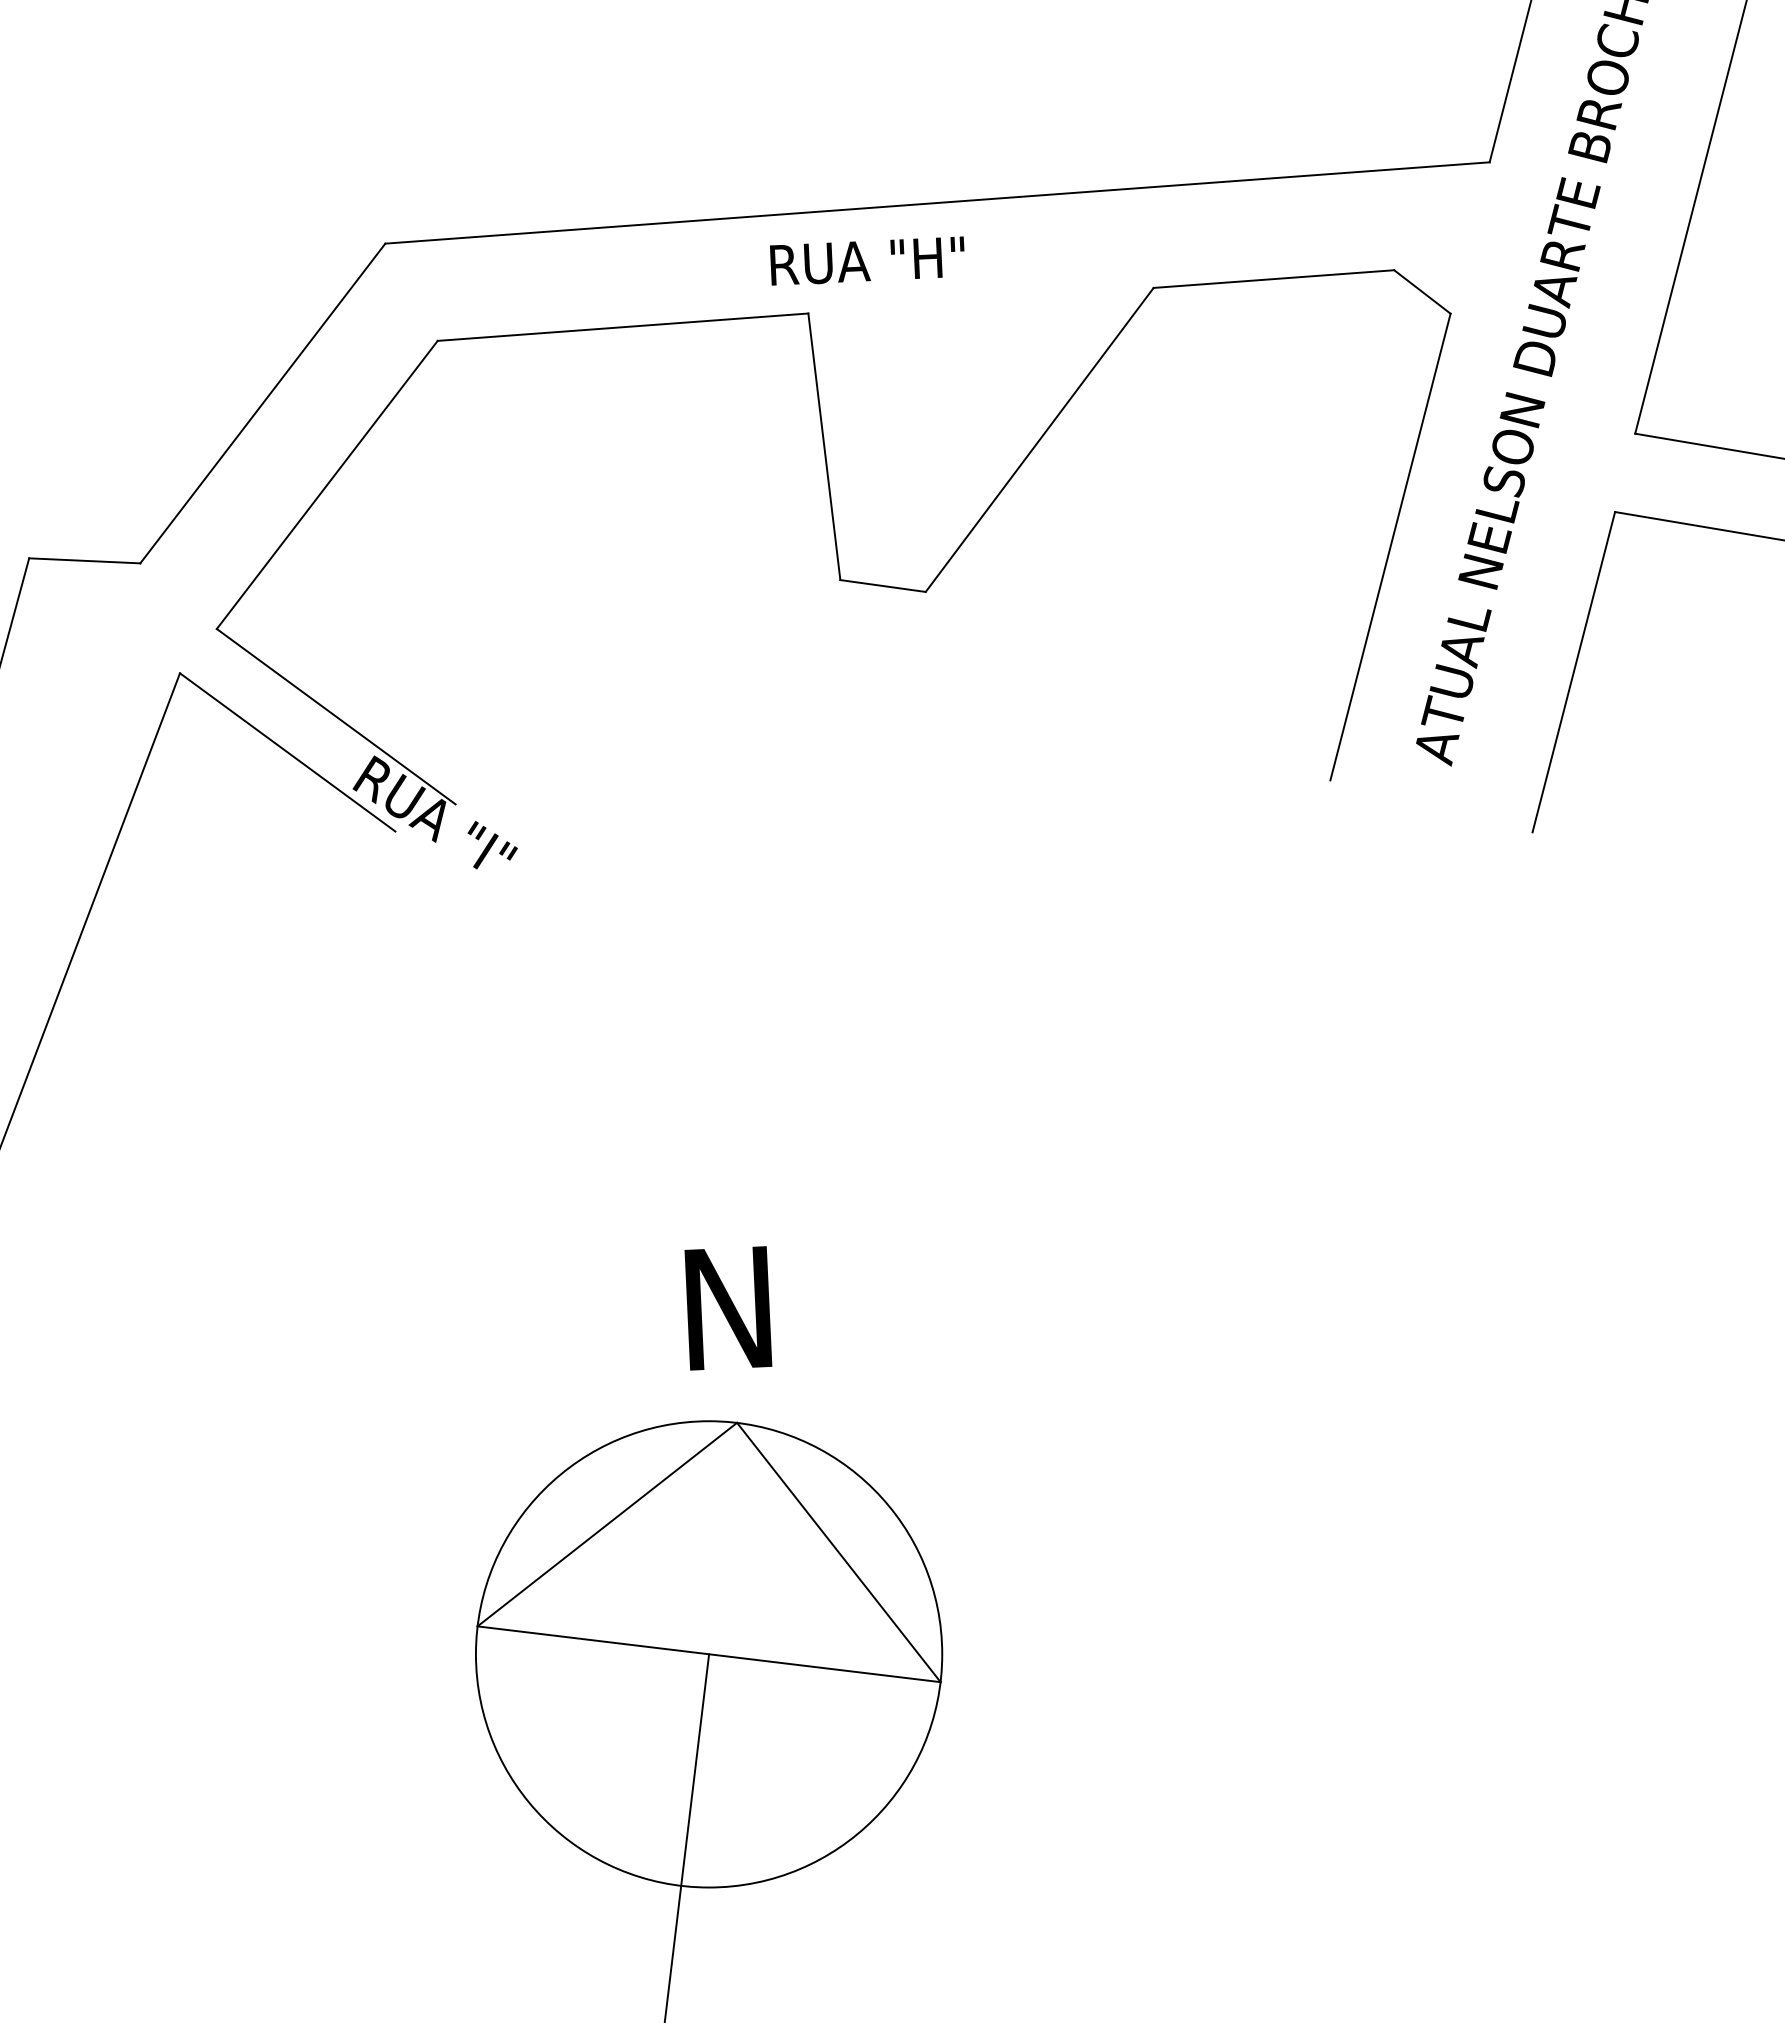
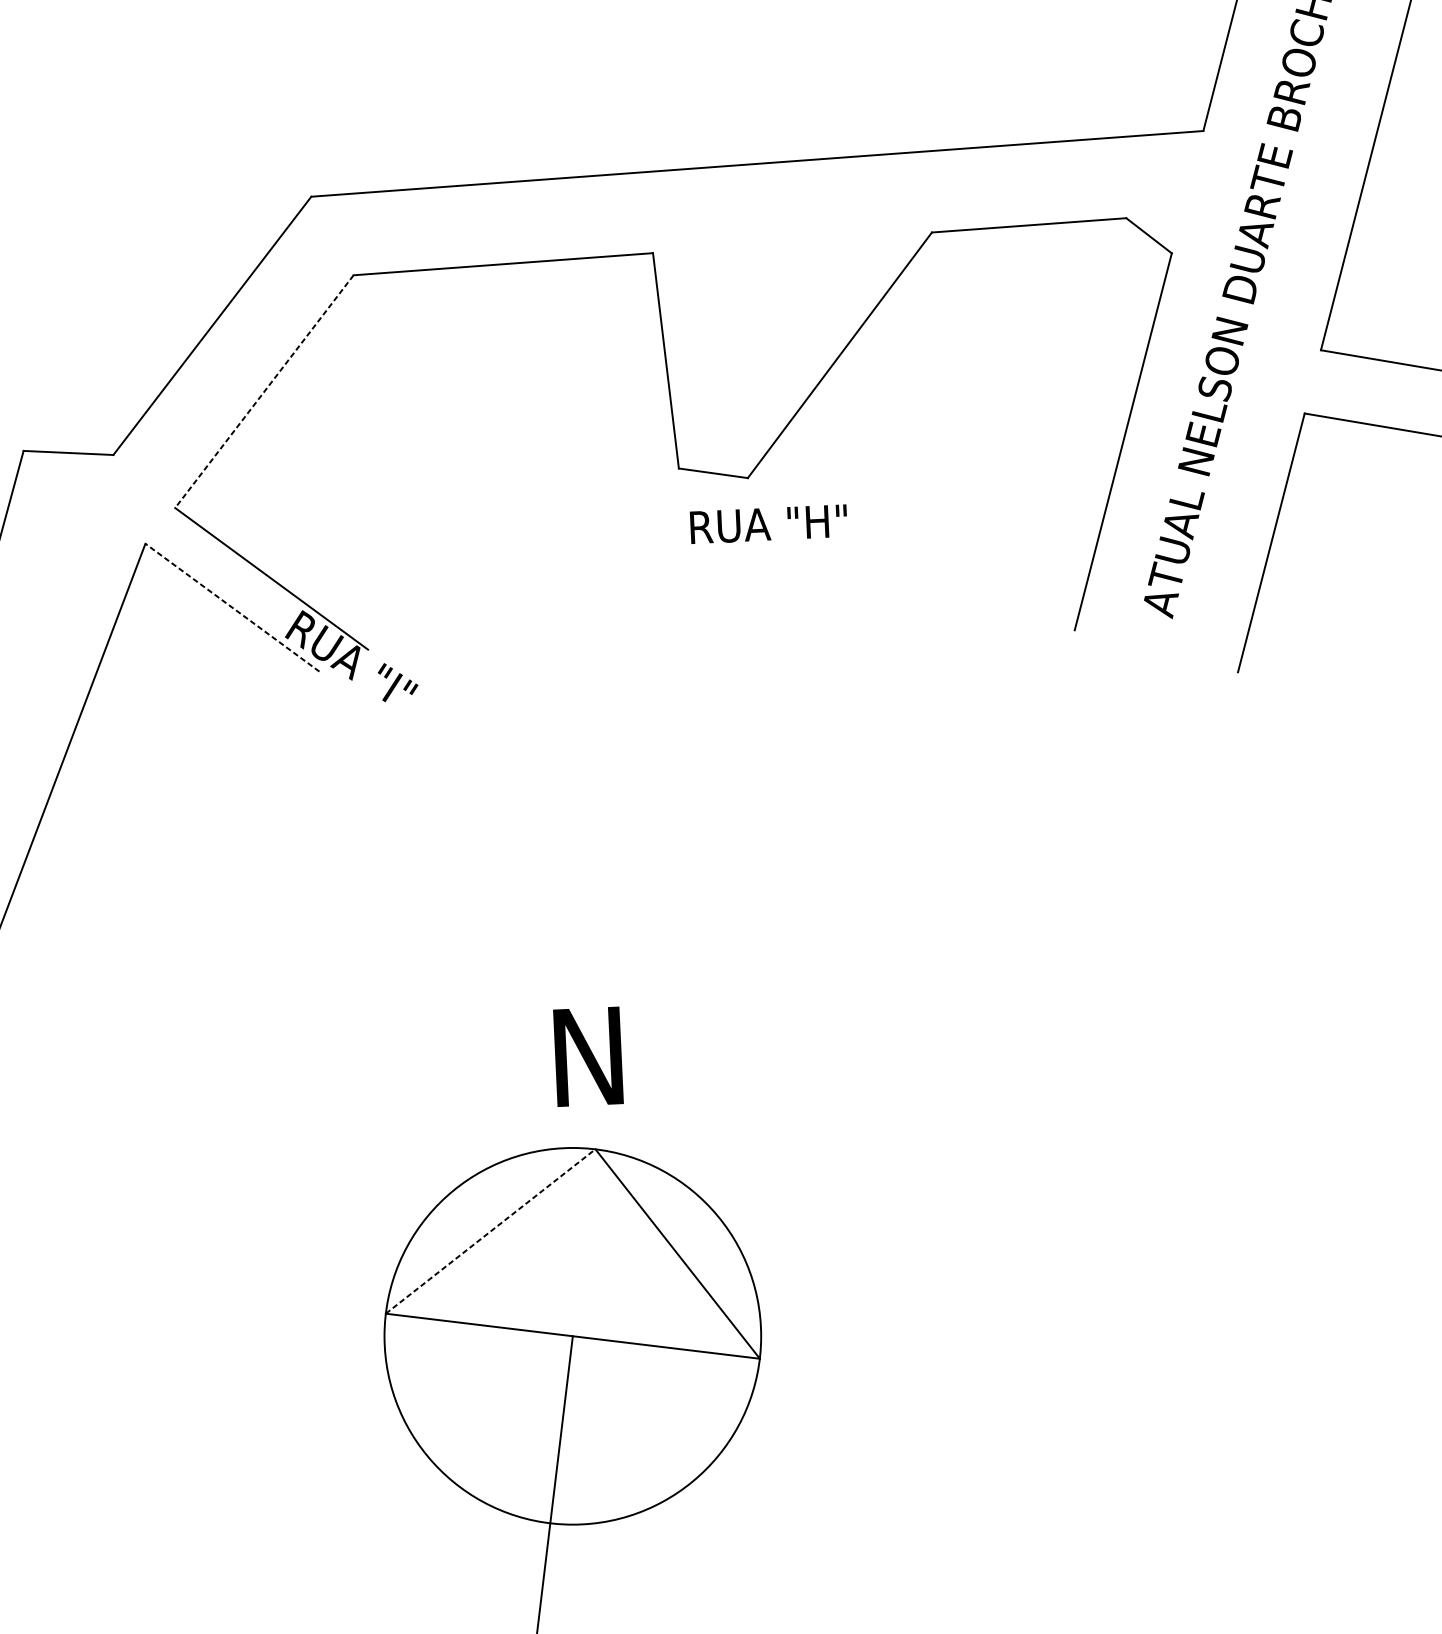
text: (867, 260) -> (768, 523), moved
line: (327, 484) -> (264, 391), solid -> dashed
line: (287, 752) -> (232, 607), solid -> dashed
line: (607, 1524) -> (490, 1231), solid -> dashed

